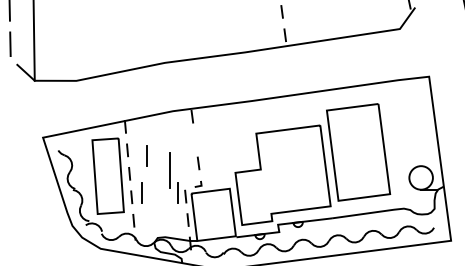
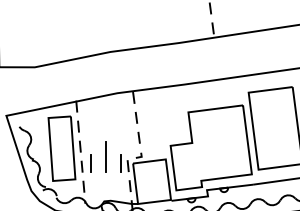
line: (195, 139) -> (136, 117), added
line: (146, 155) -> (94, 131), removed
line: (169, 170) -> (105, 156), moved

